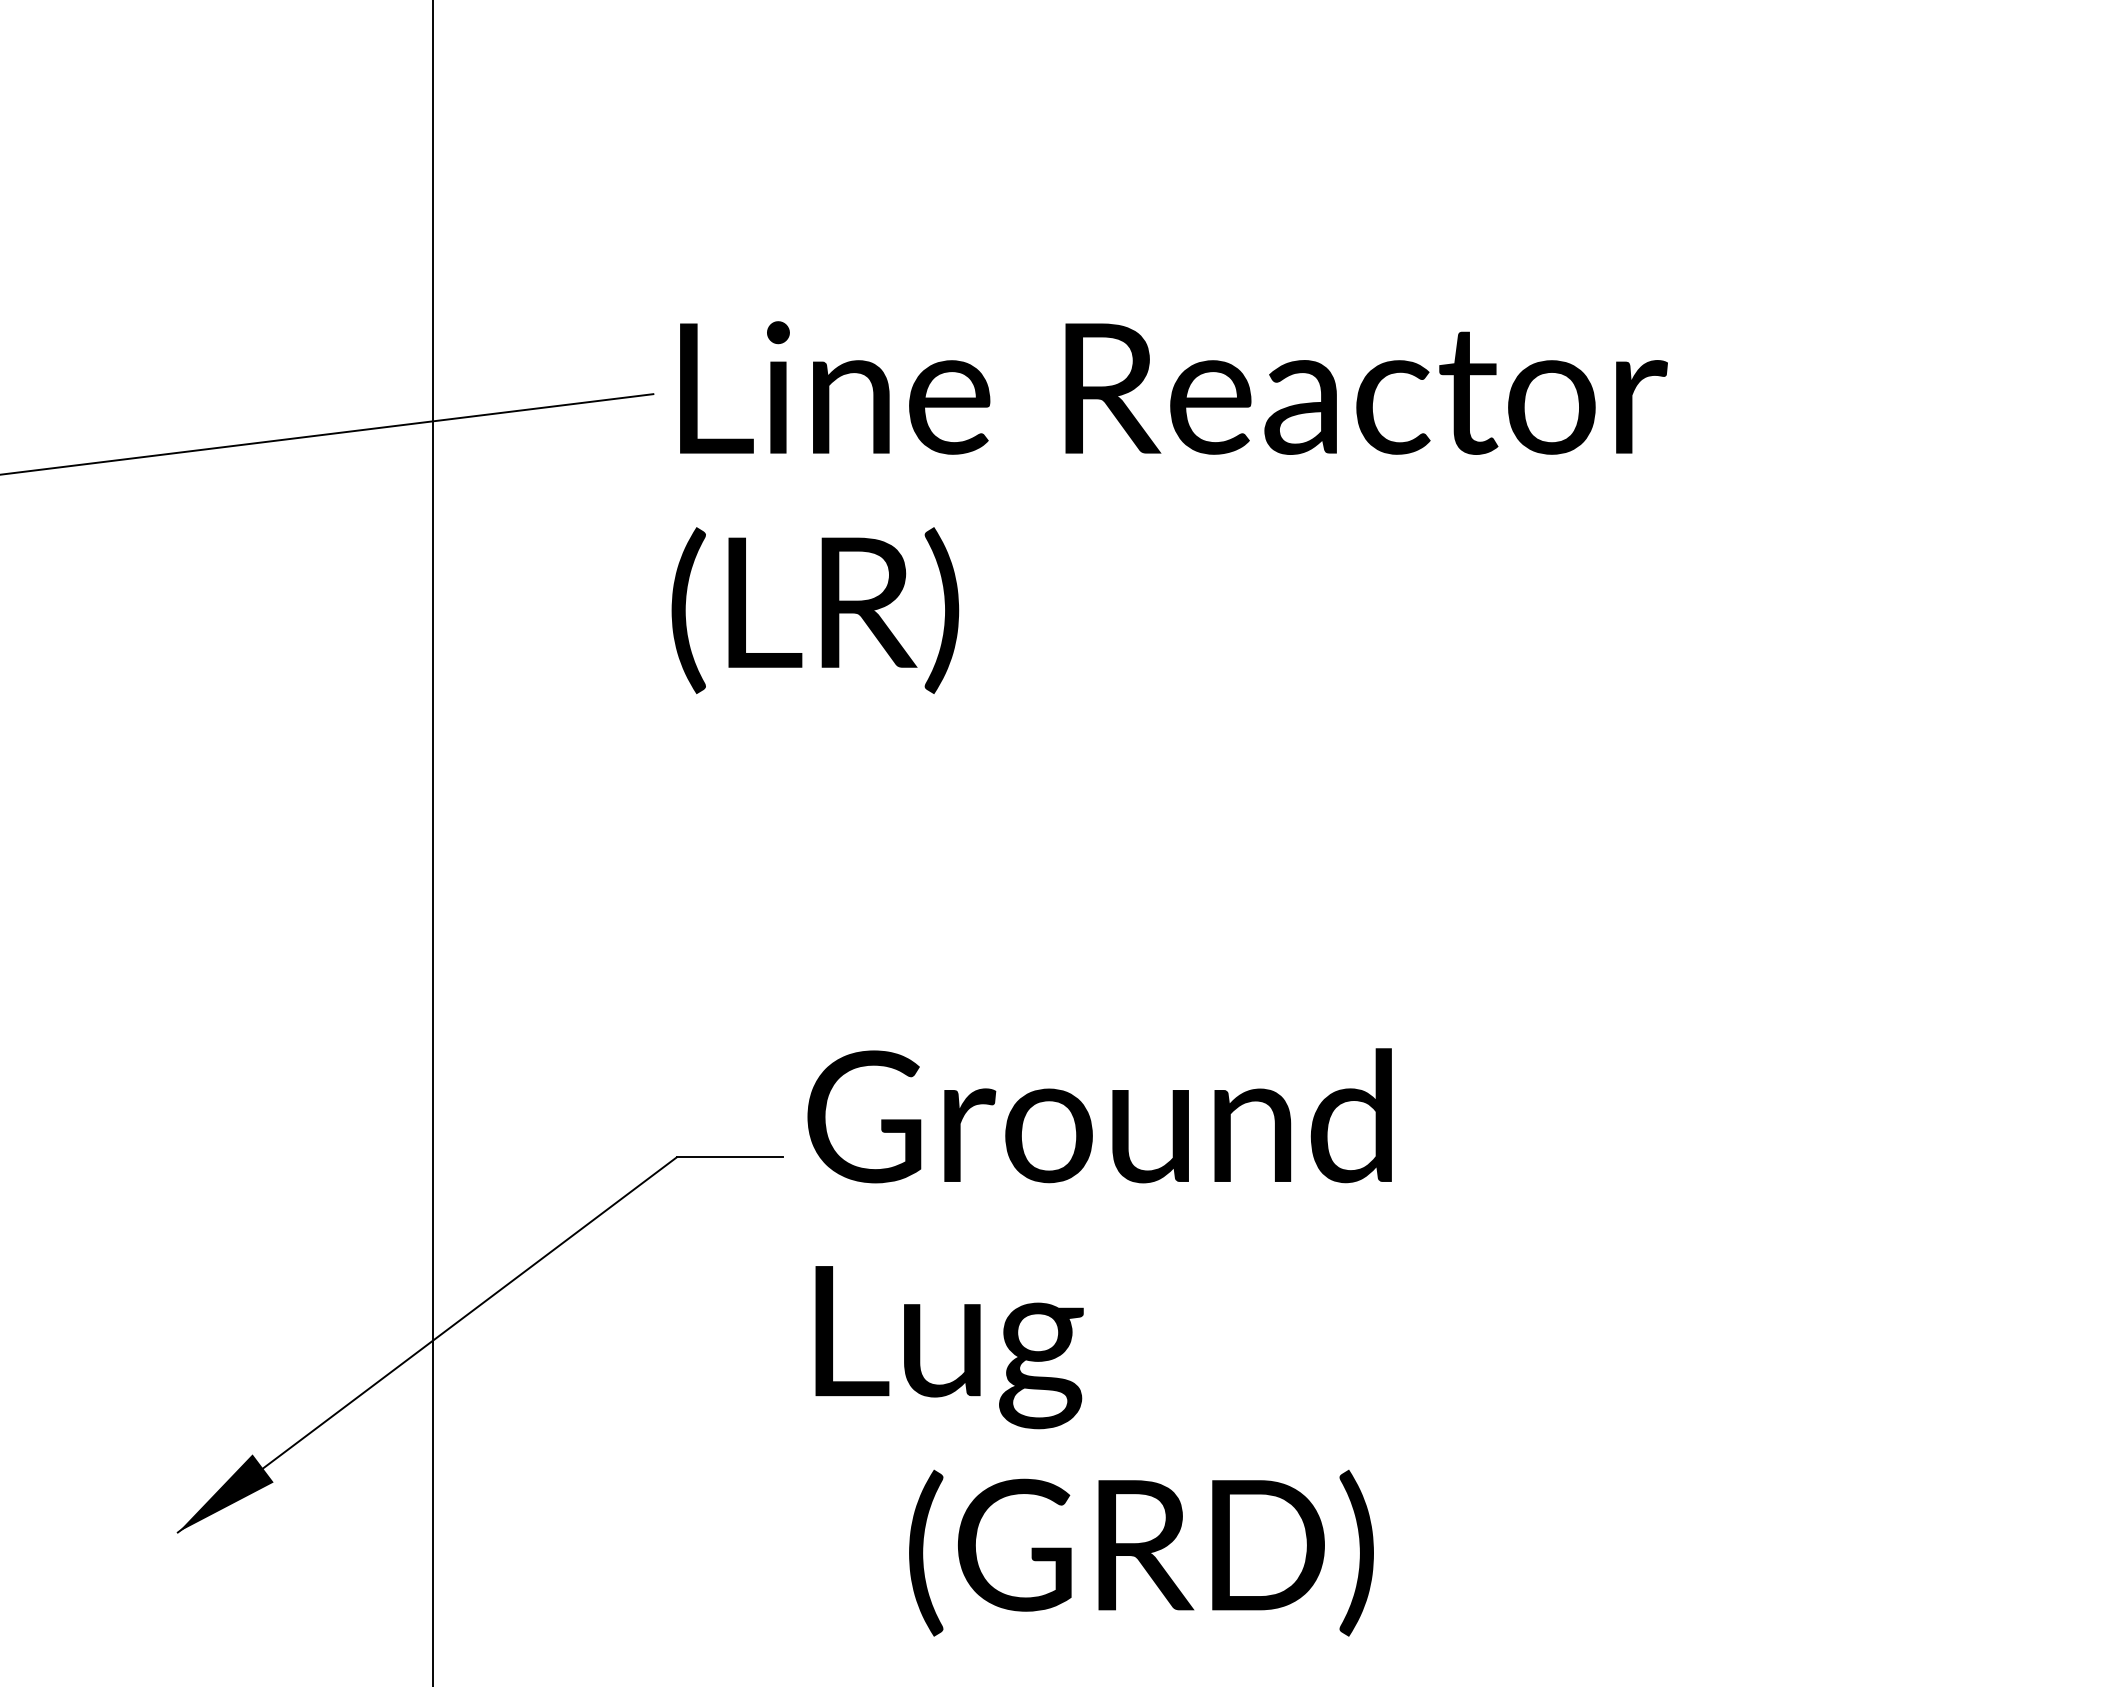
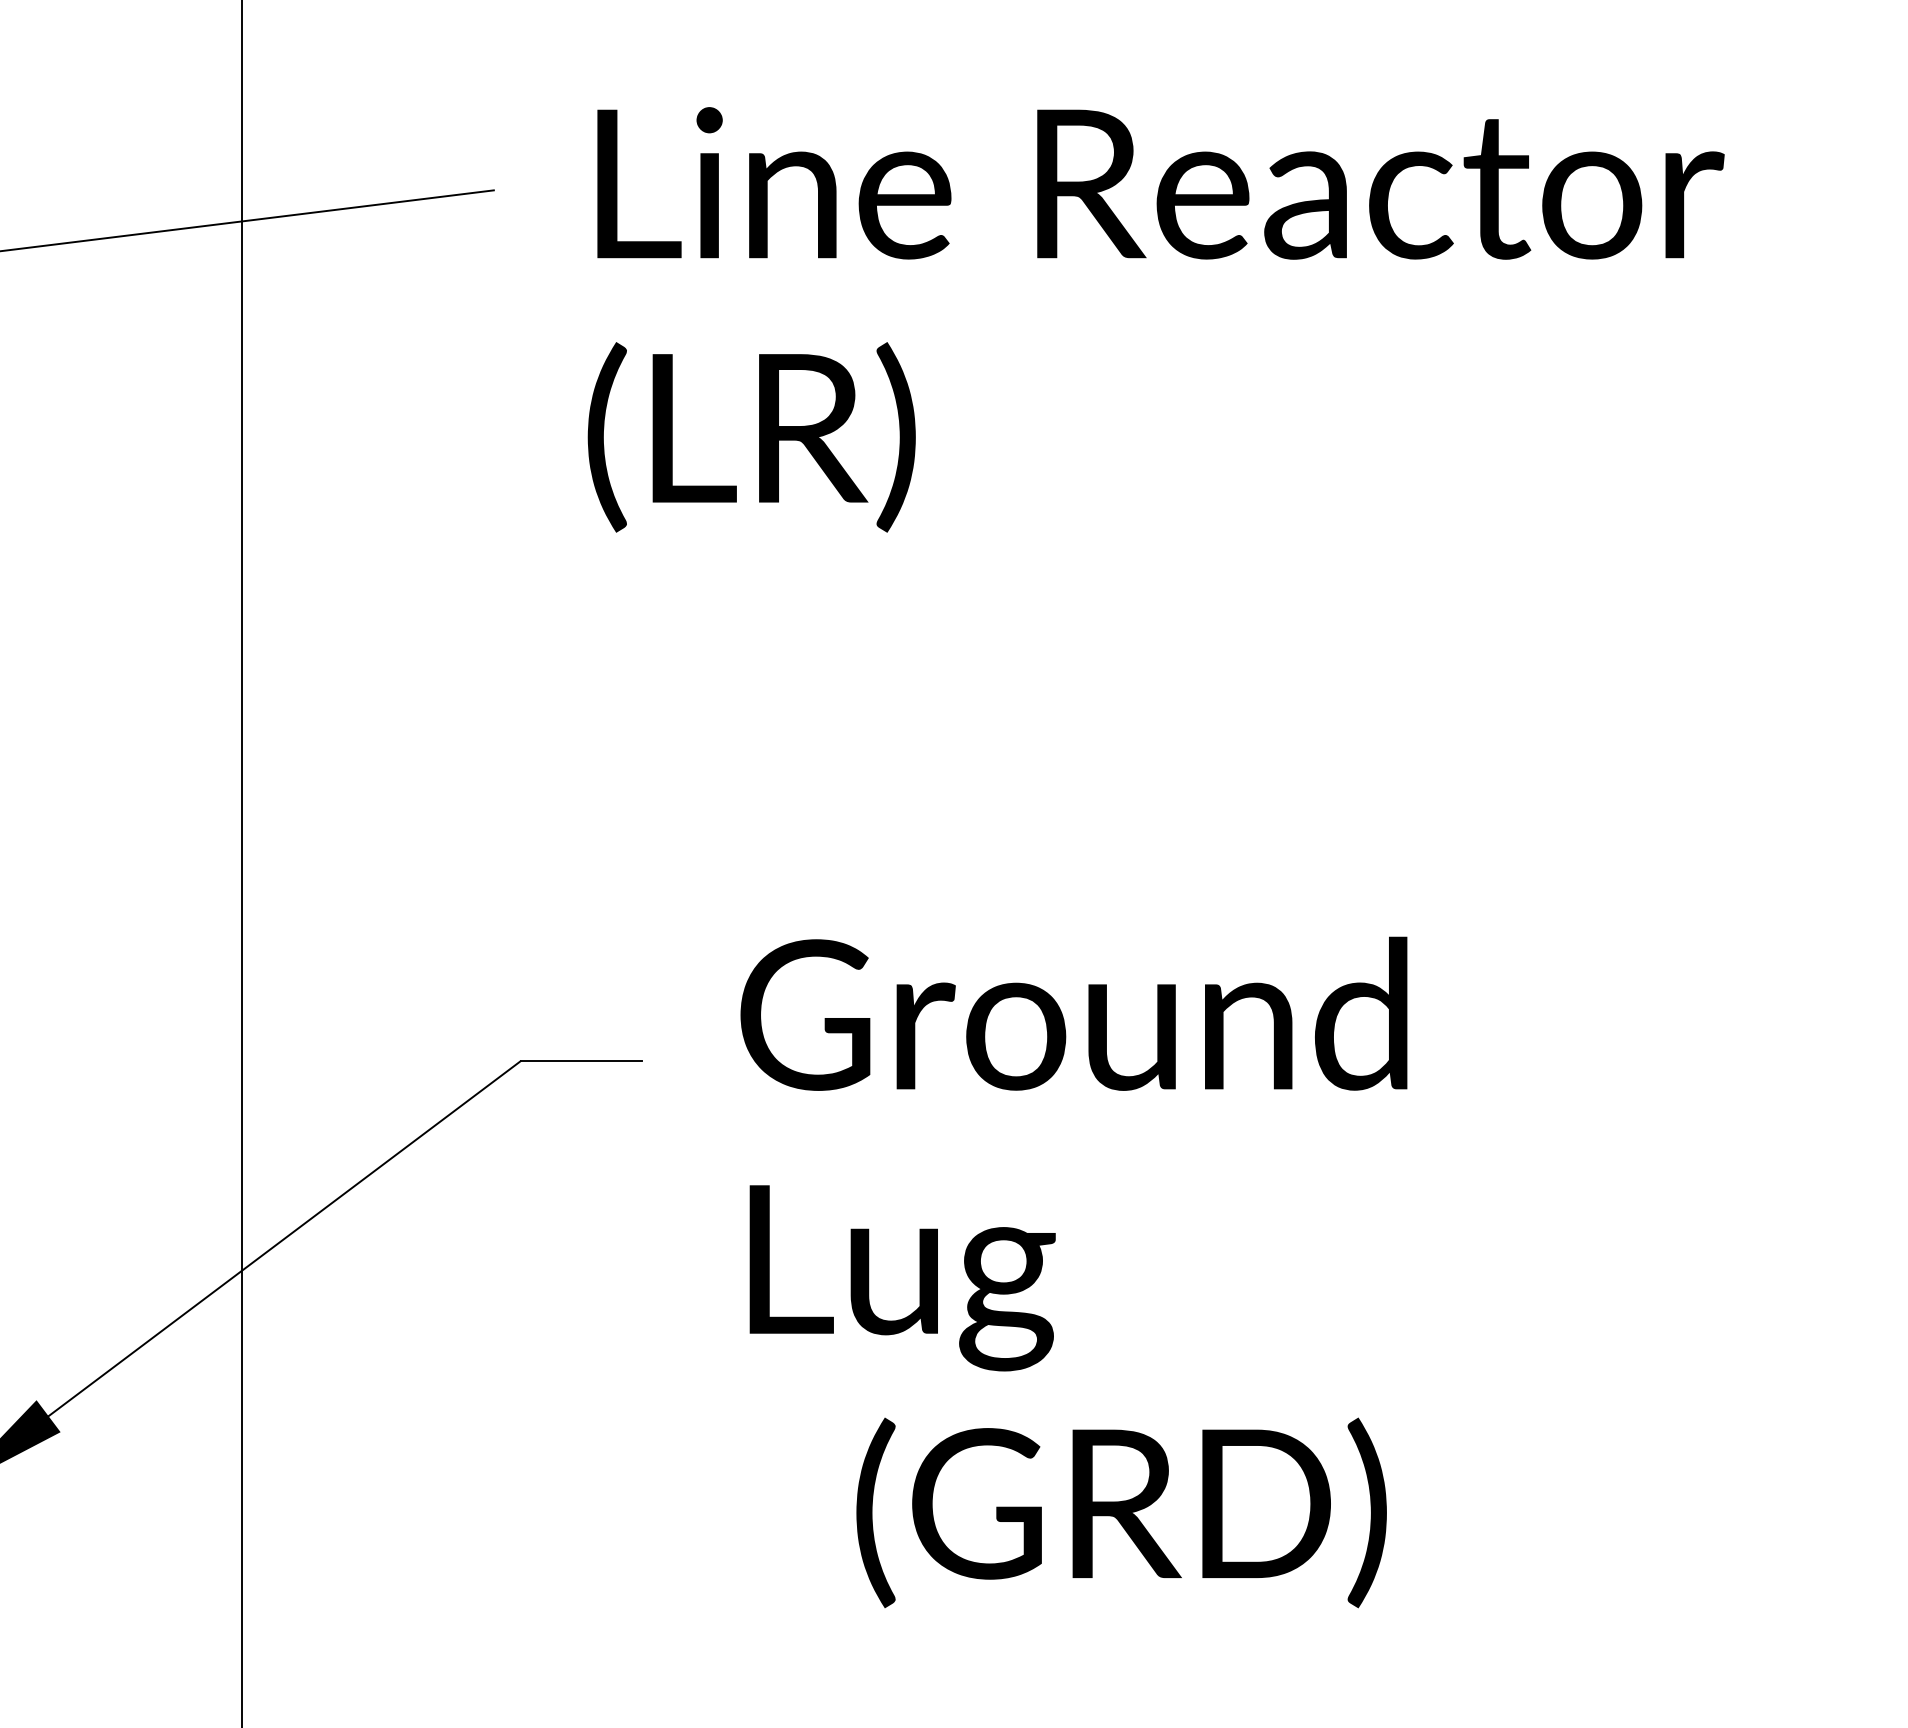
text: (1169, 507) -> (1155, 319), moved
text: (1099, 1342) -> (1073, 1272), moved

